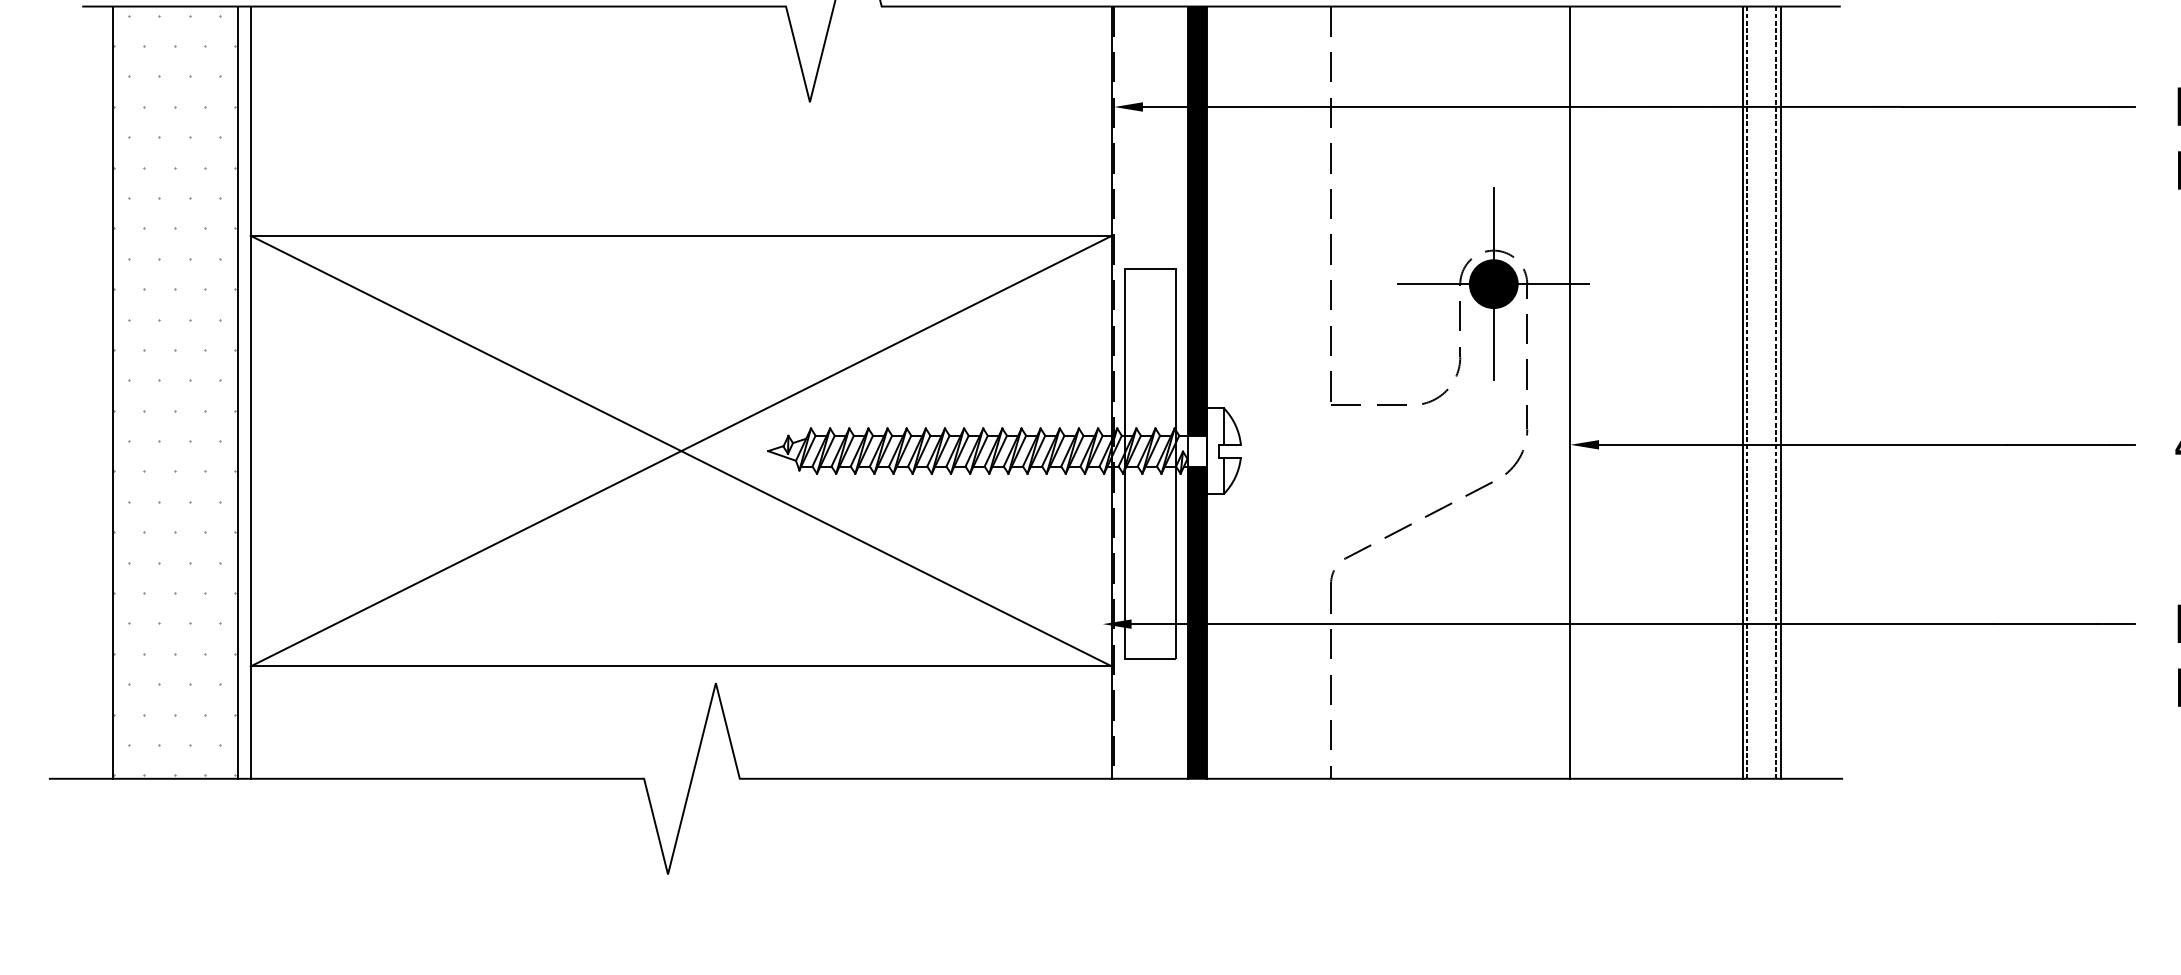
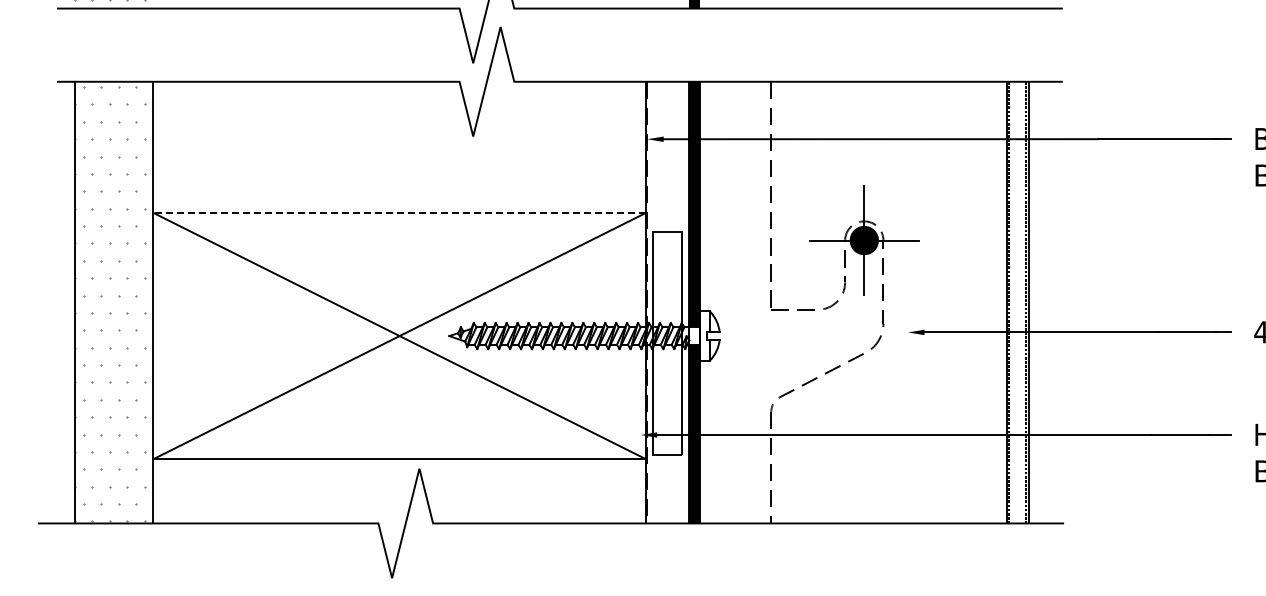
line: (681, 235) -> (399, 212), solid -> dashed
line: (238, 392) -> (146, 302), removed
line: (1571, 392) -> (908, 302), removed

